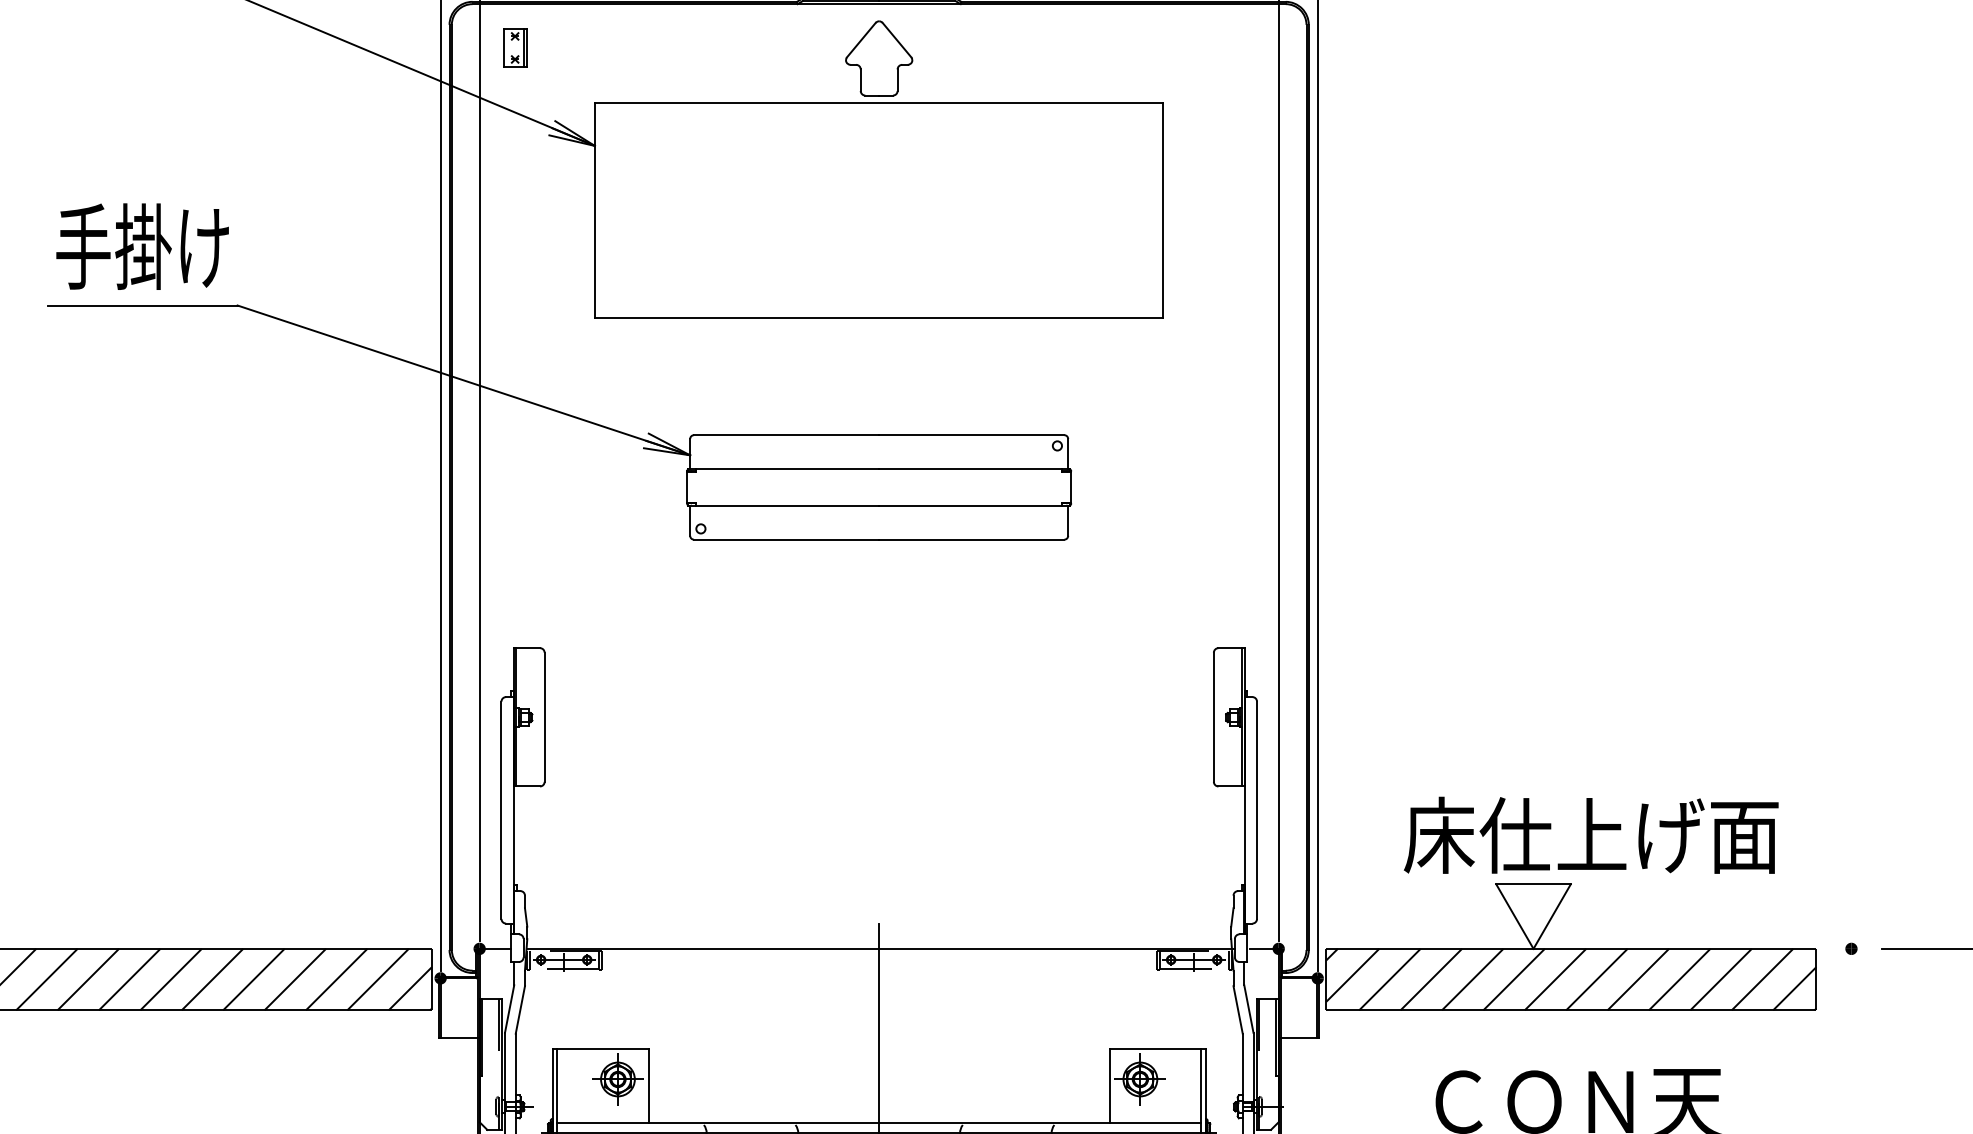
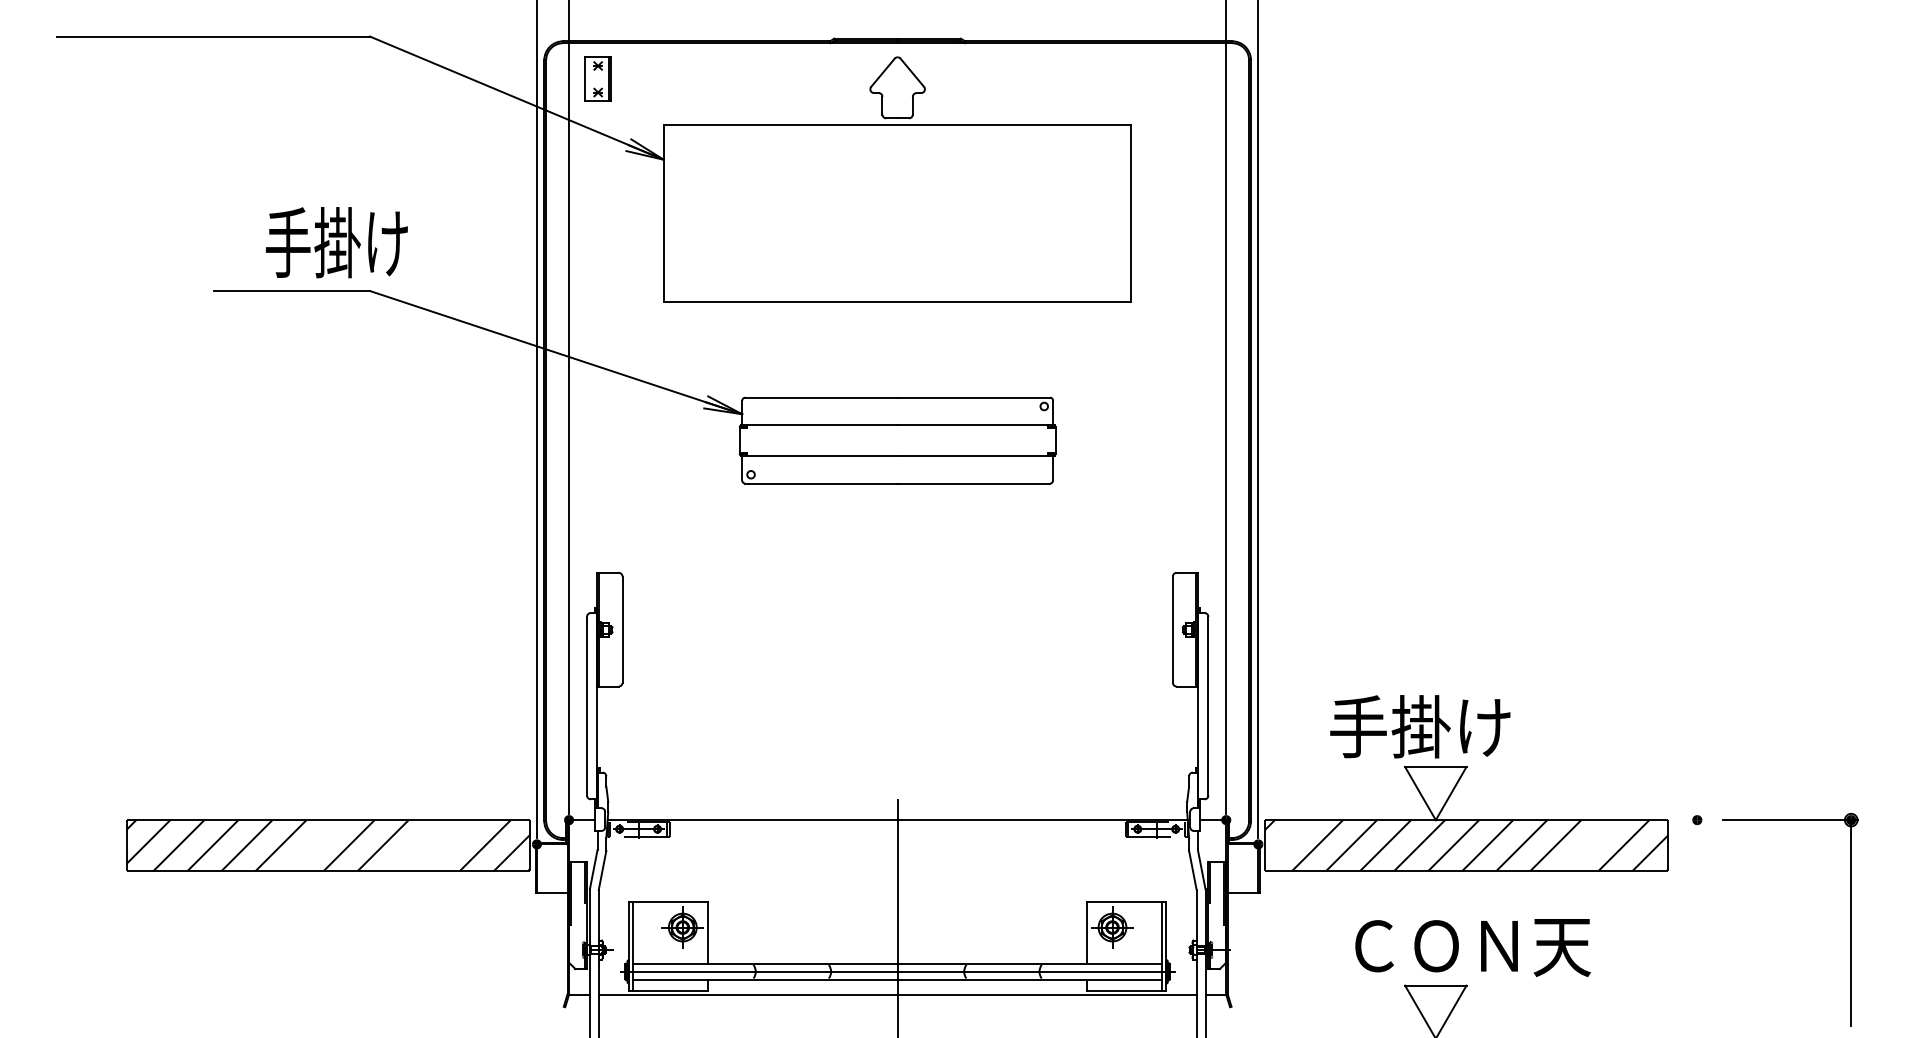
part: (515, 47) -> (598, 78), size x1.4
text: (142, 246) -> (336, 242), moved
text: (1591, 835) -> (1483, 726), 床仕上げ面 -> 手掛け
line: (1351, 974) -> (1286, 841), removed
line: (171, 979) -> (315, 845), removed
line: (295, 979) -> (417, 845), removed
line: (336, 979) -> (451, 845), removed
line: (1720, 979) -> (1589, 845), removed

